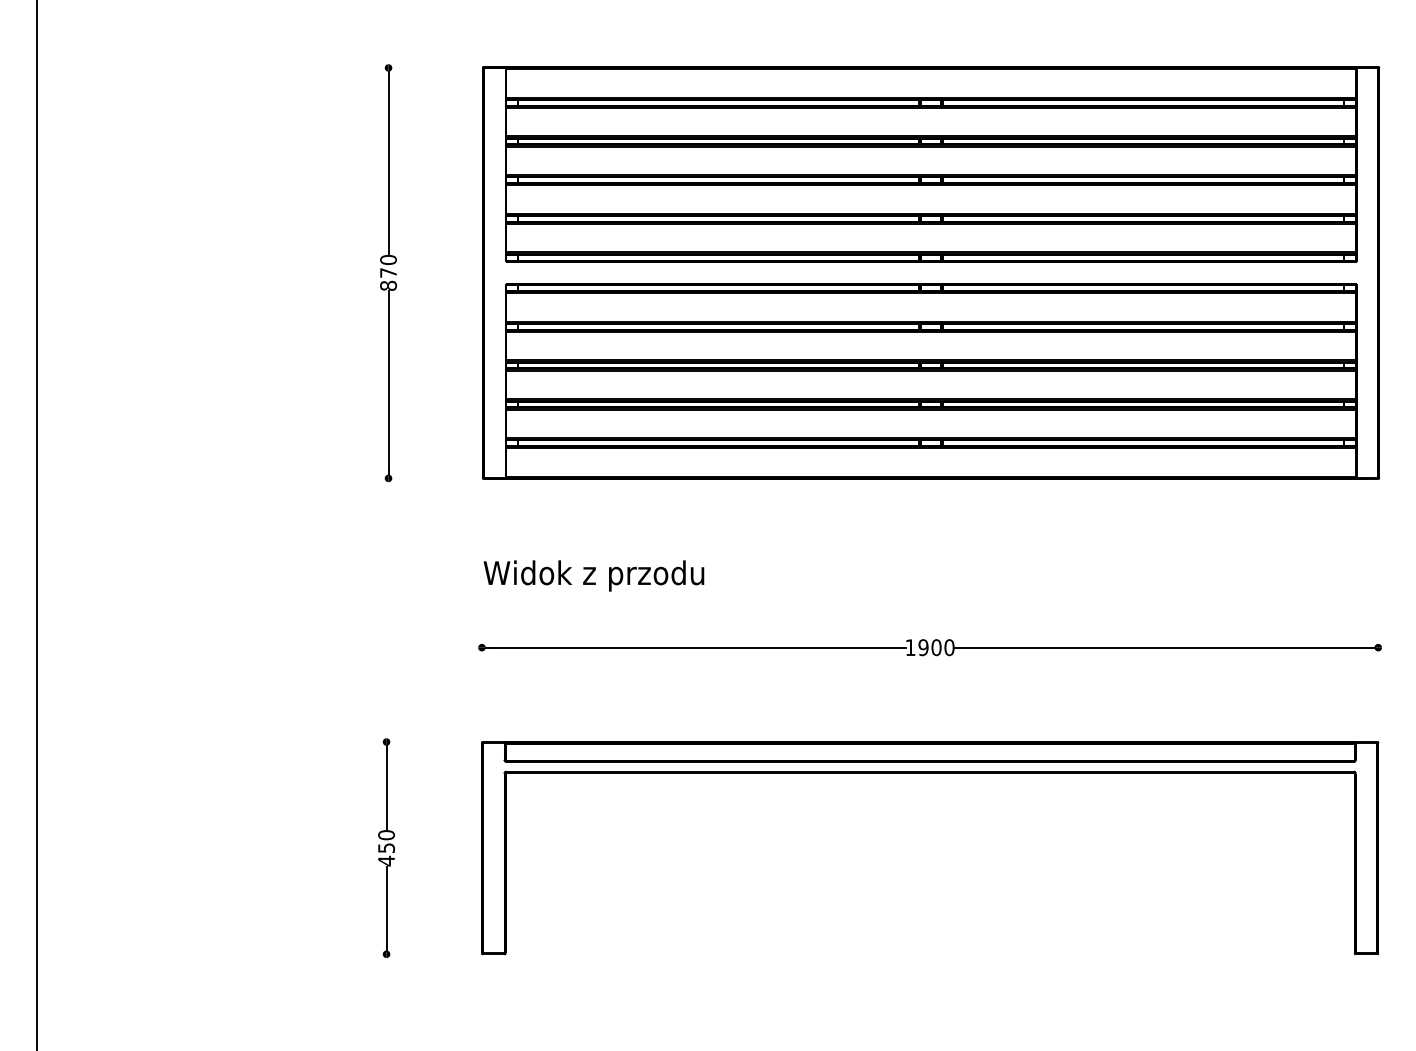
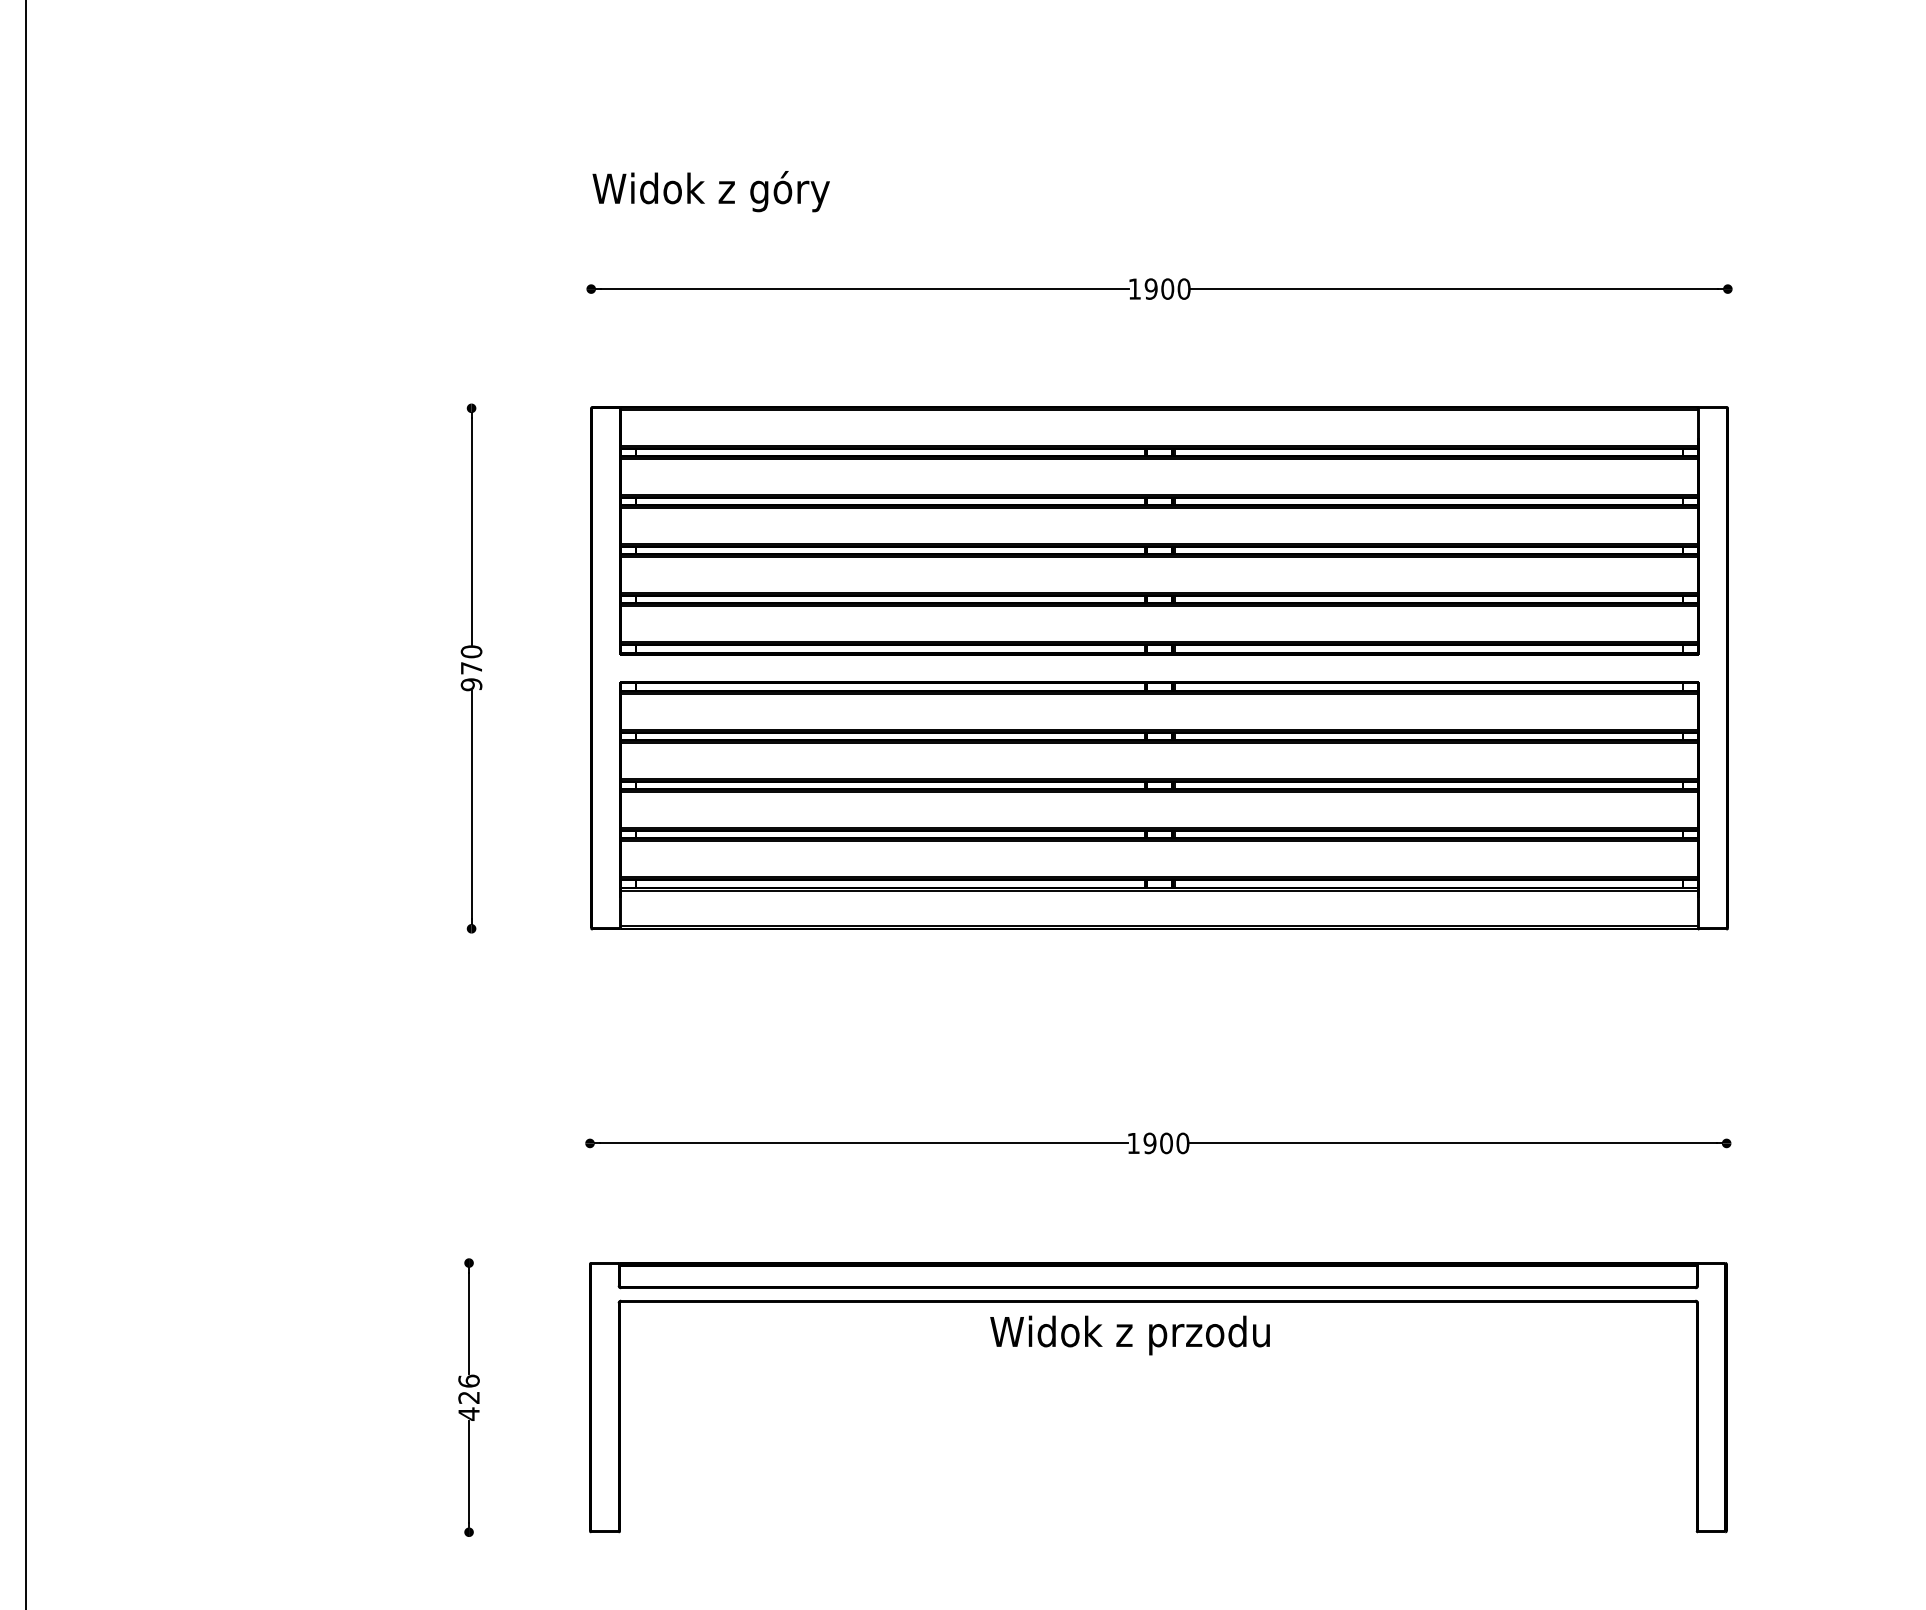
text: (388, 285) -> (471, 684), 870 -> 970
text: (593, 575) -> (1129, 1335), moved
text: (386, 840) -> (468, 1388), 450 -> 426

